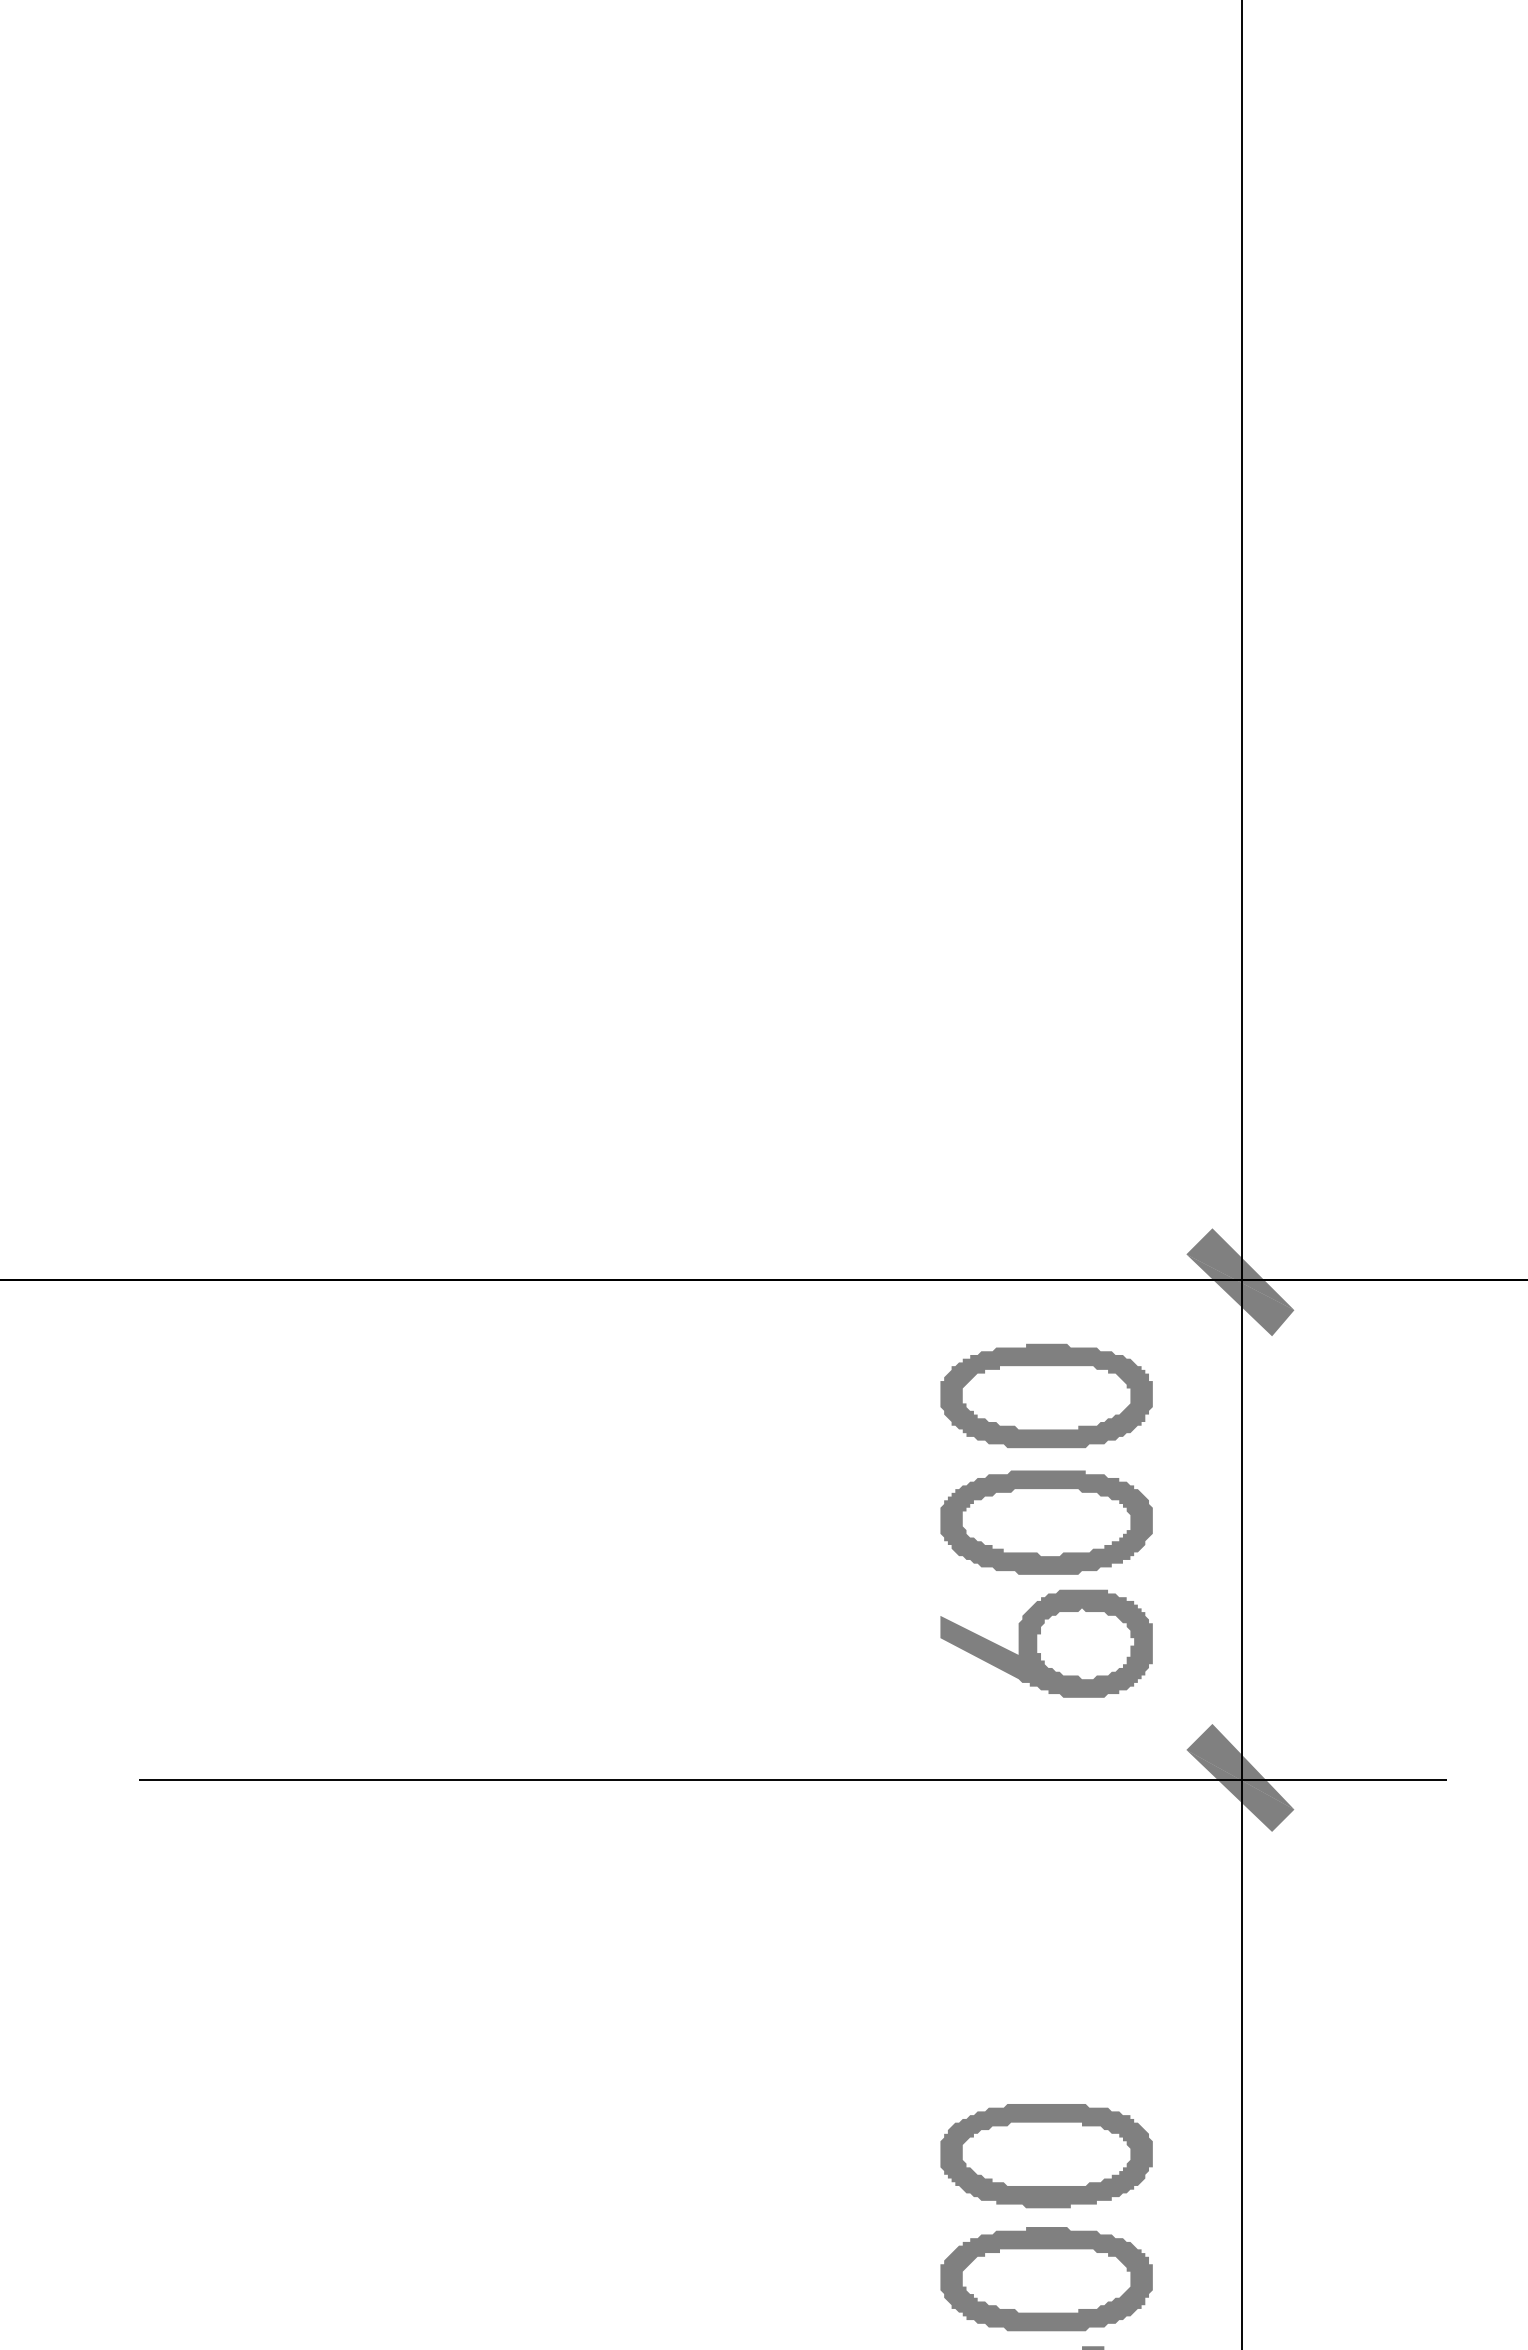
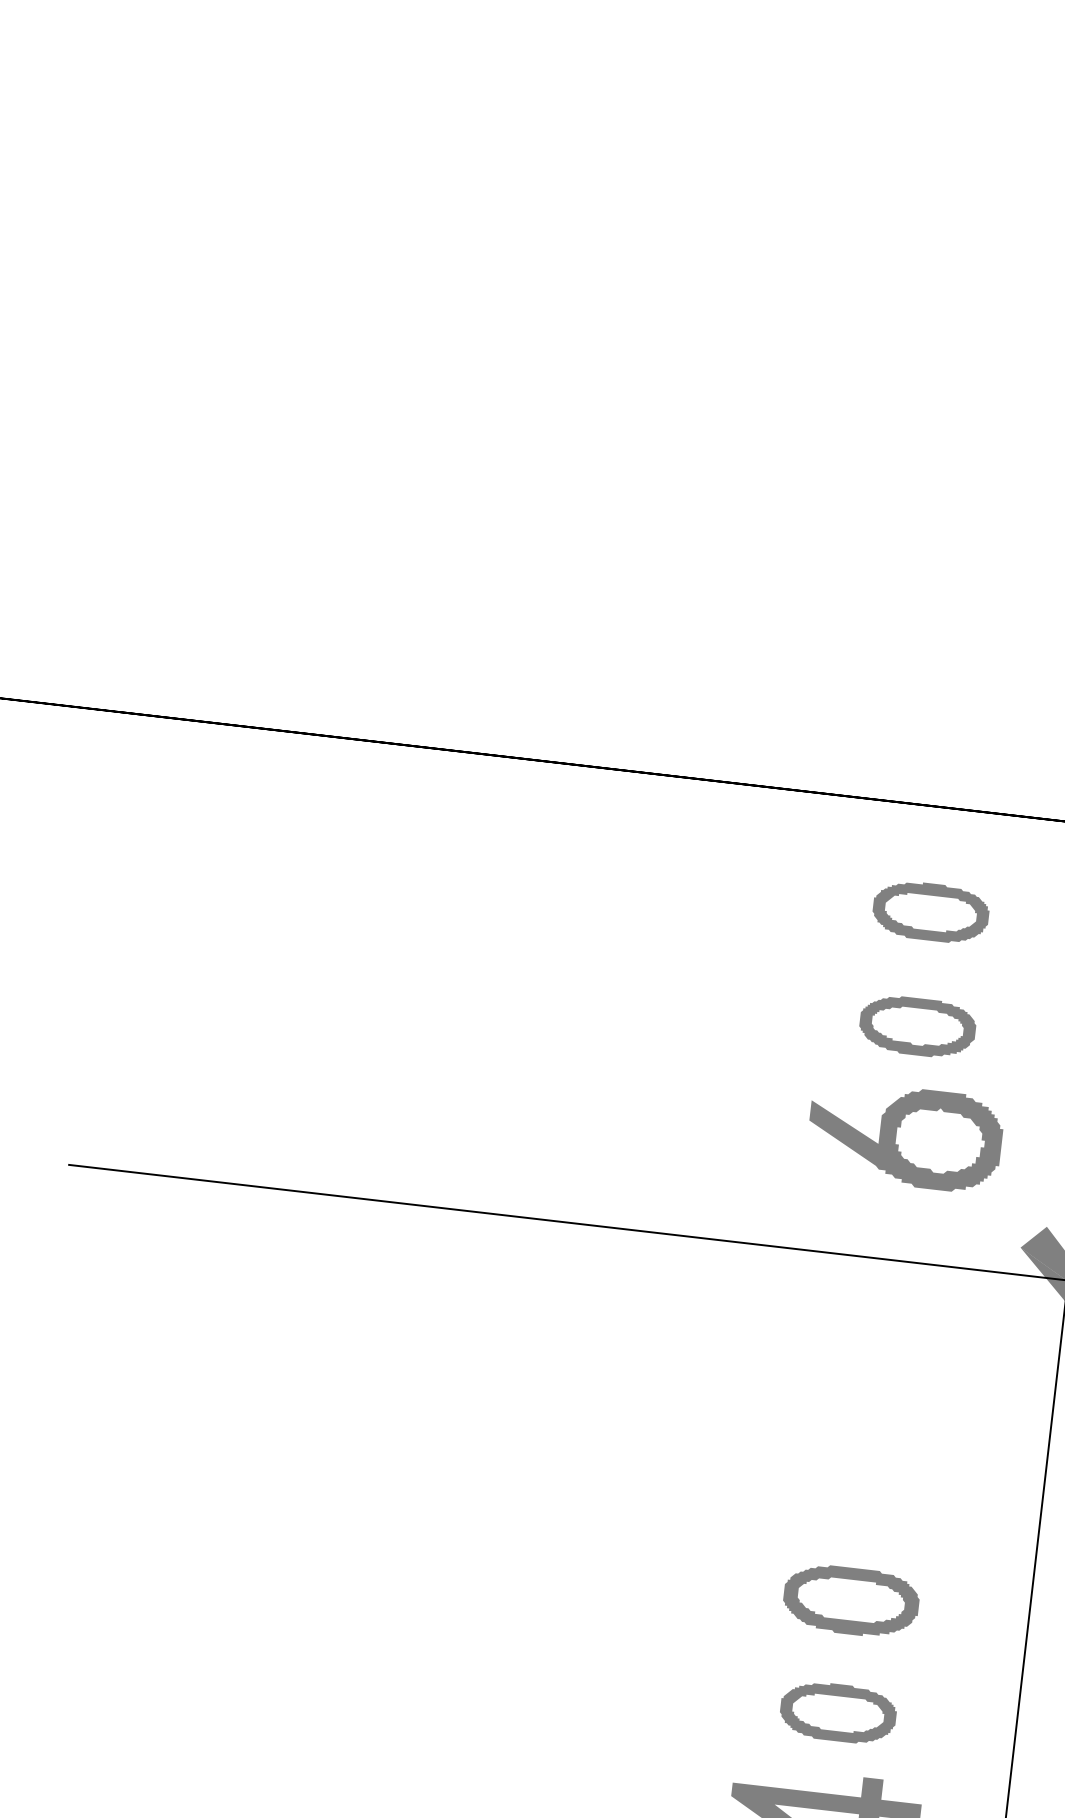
part: (1046, 1395) -> (930, 911), size x0.6
part: (1046, 1522) -> (917, 1026), size x0.6
part: (1046, 2156) -> (851, 1601), size x0.7
part: (1046, 2279) -> (838, 1712), size x0.6

